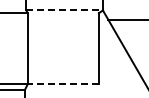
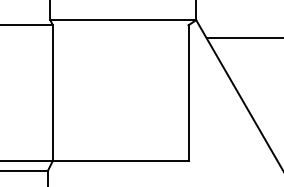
line: (65, 10) -> (124, 20), dashed -> solid
line: (63, 84) -> (121, 161), dashed -> solid

